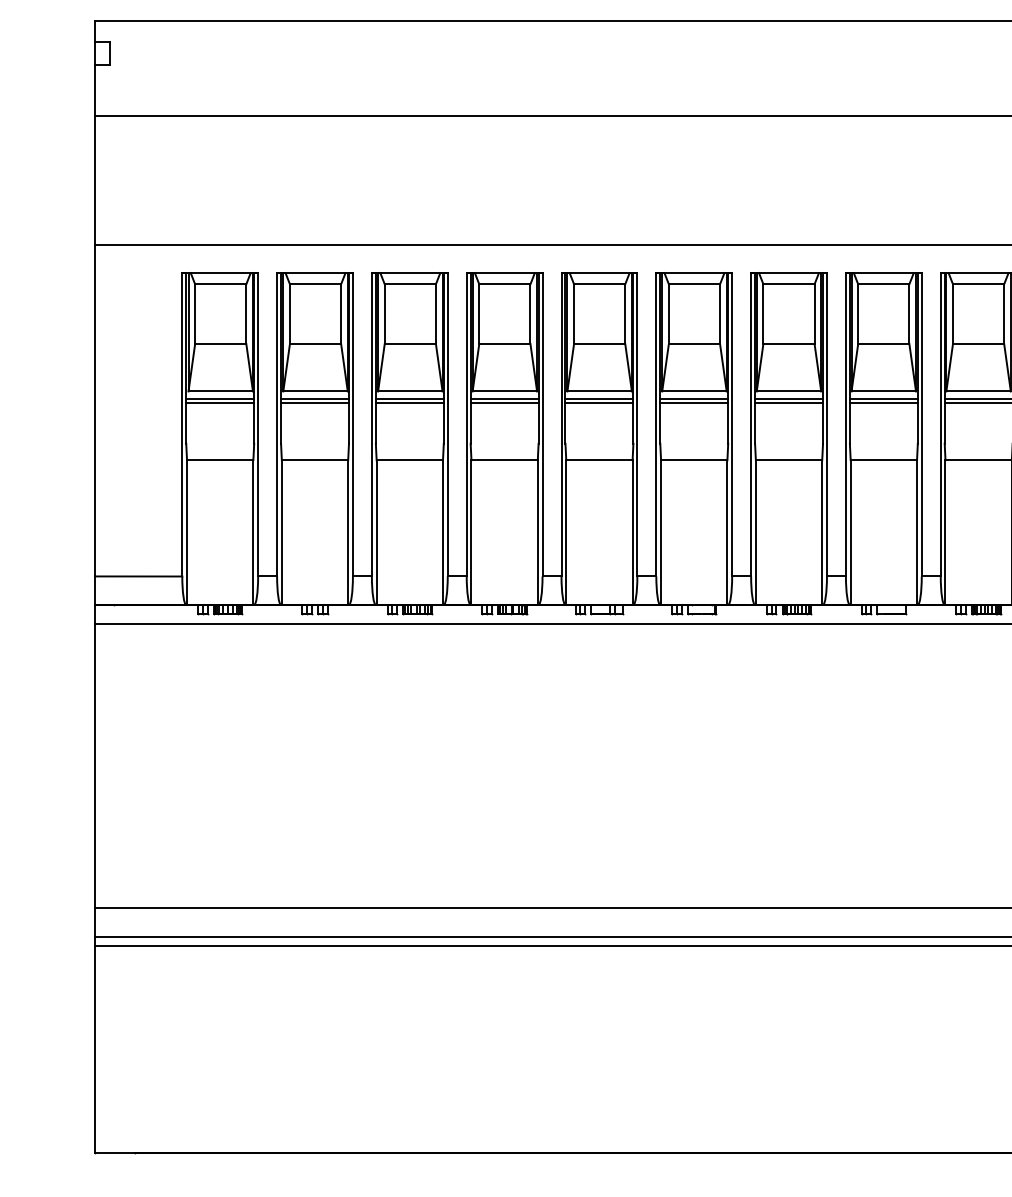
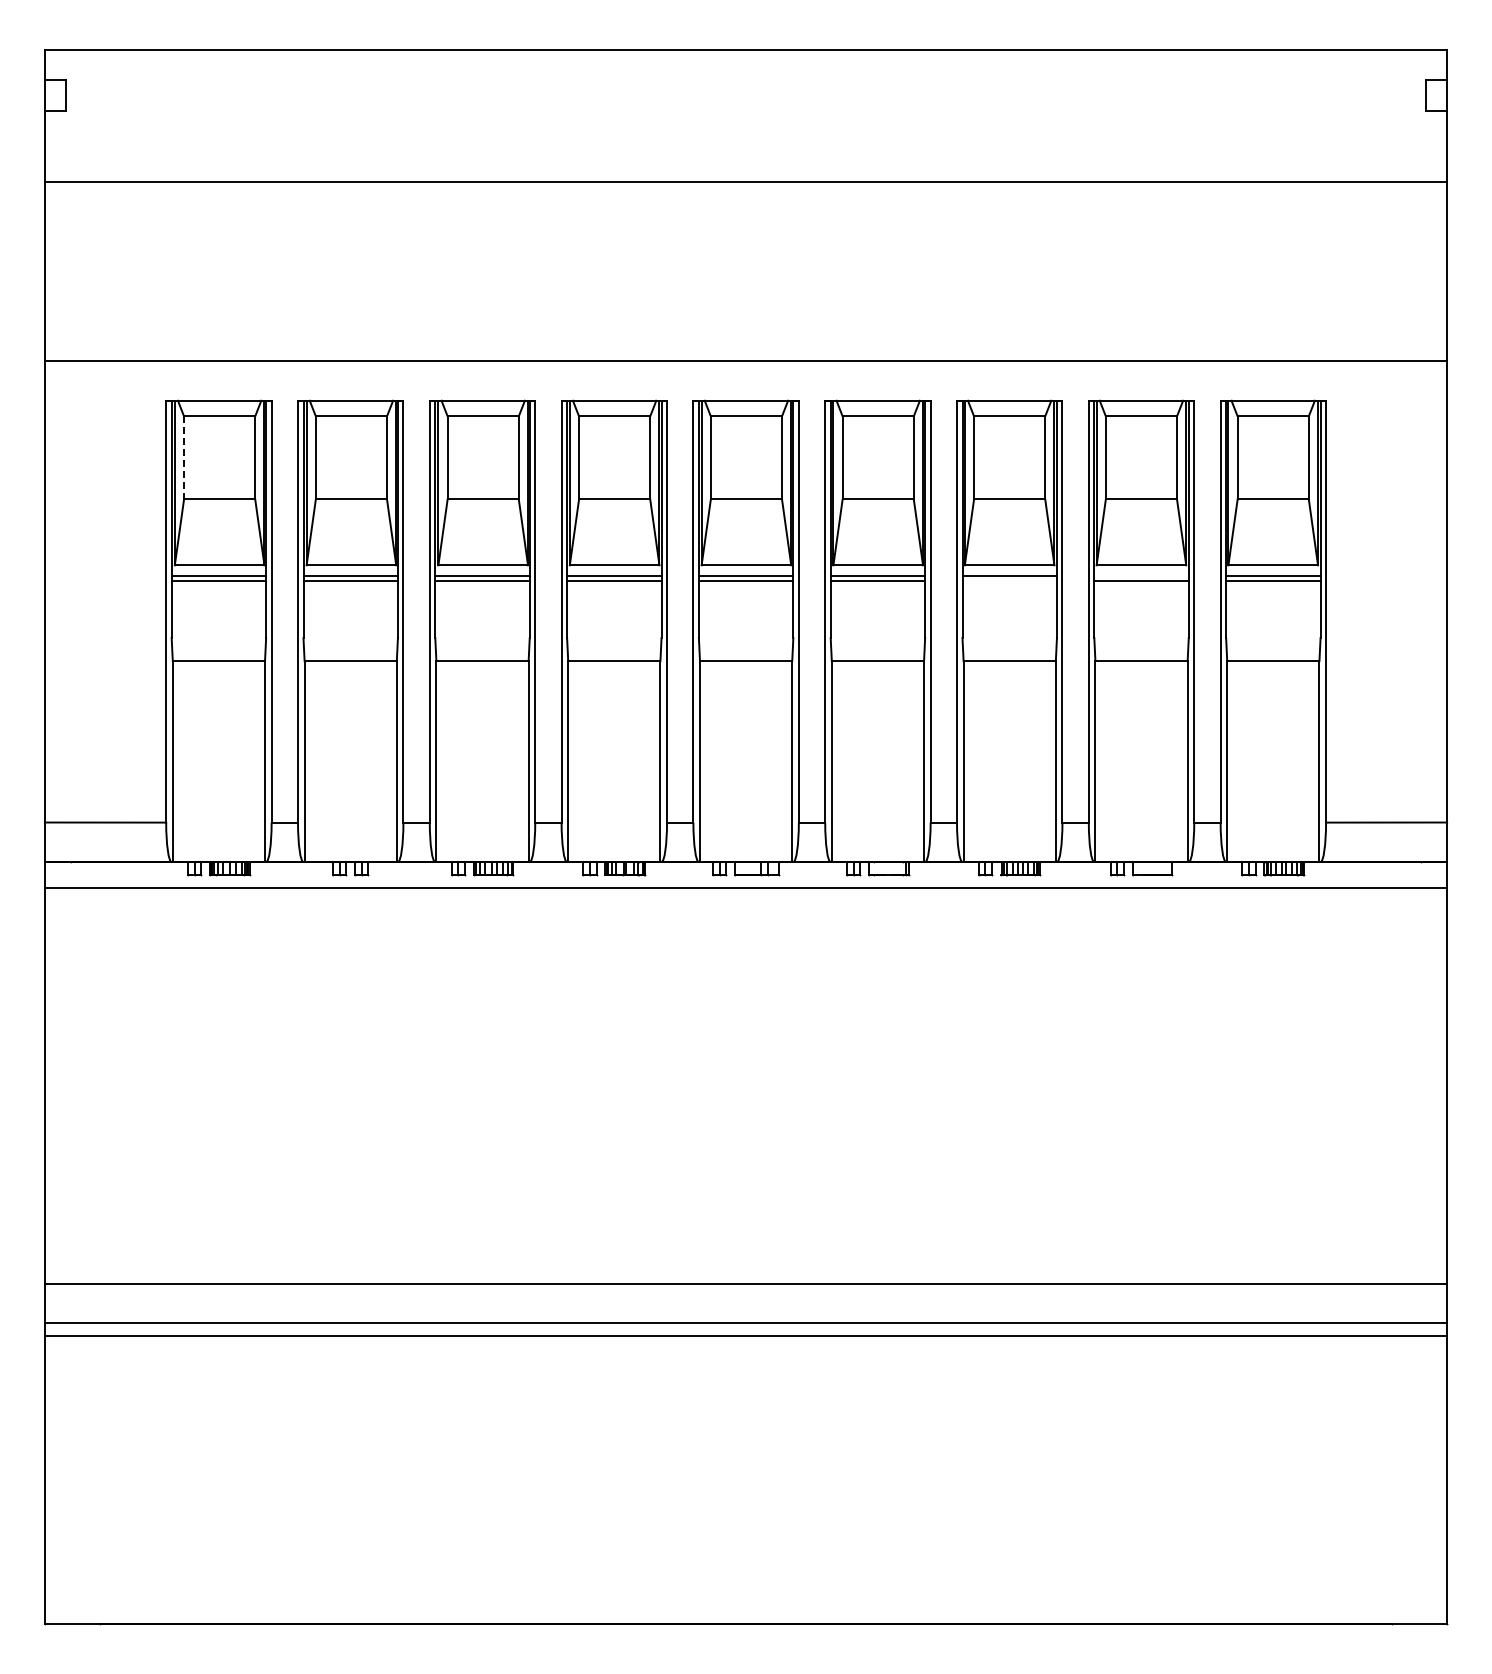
line: (195, 313) -> (184, 457), solid -> dashed
line: (883, 398) -> (1141, 575), removed
line: (788, 403) -> (1009, 581), removed

